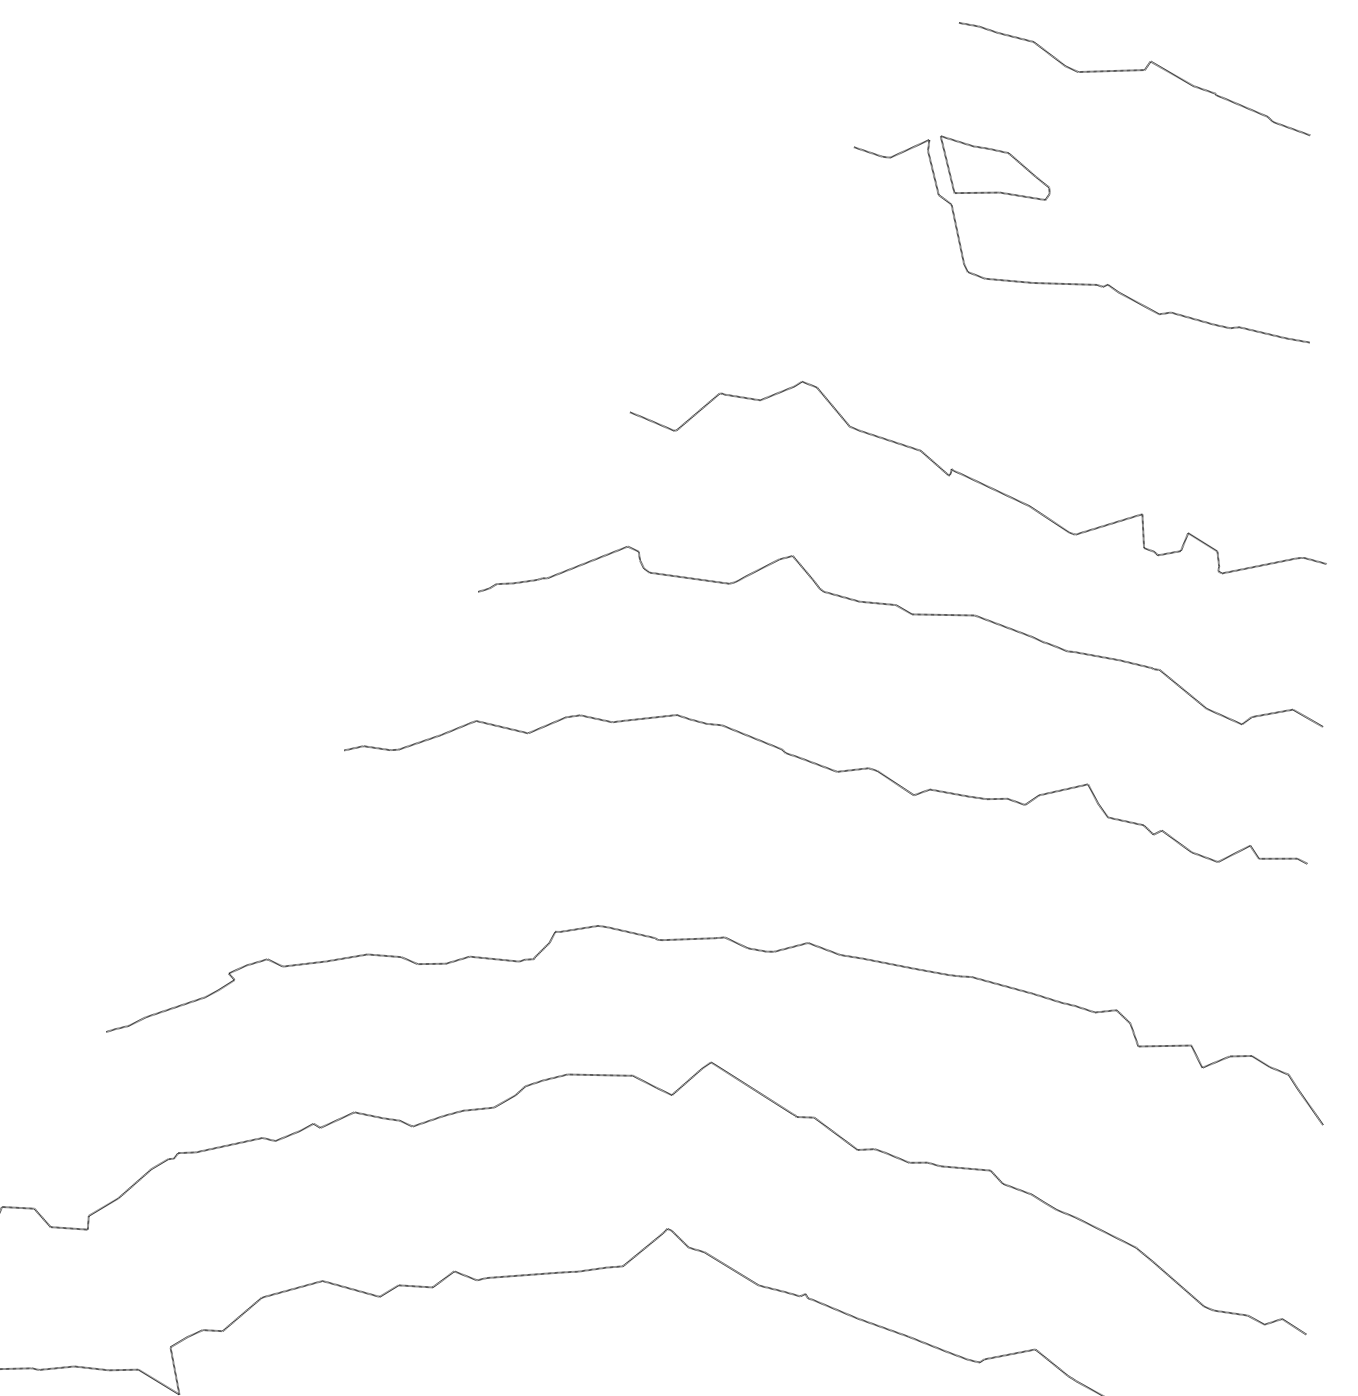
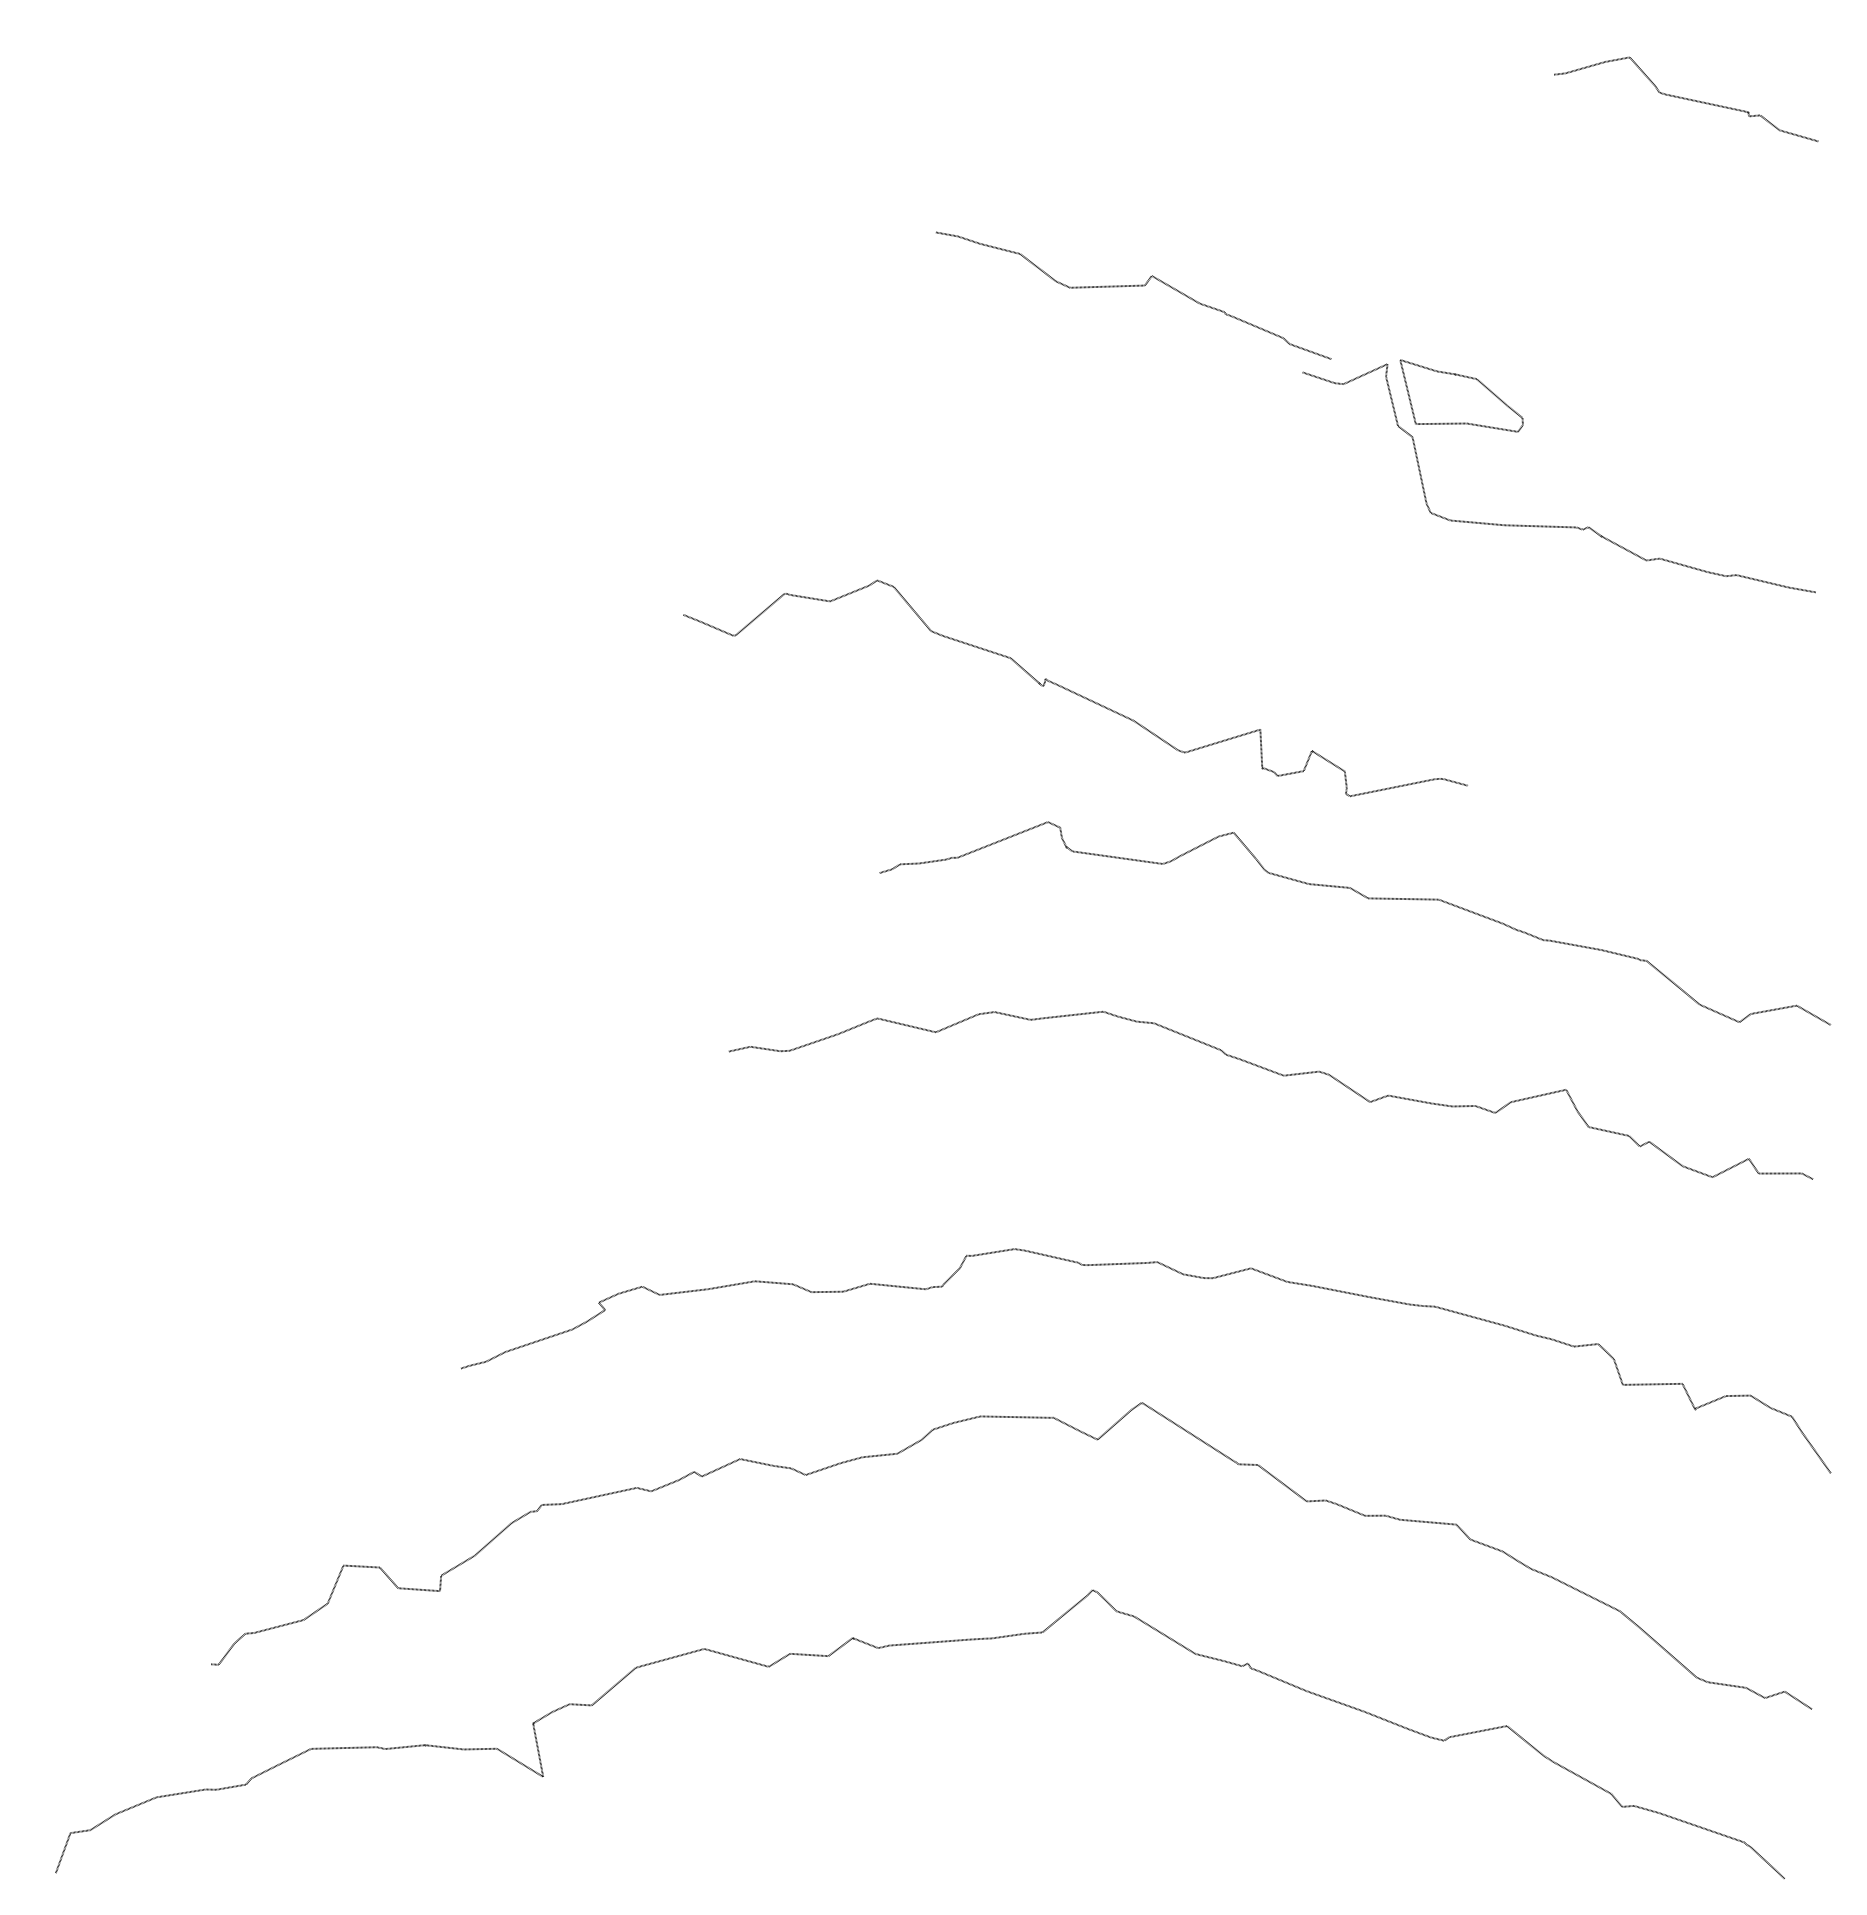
curve: (1134, 70) -> (1133, 286), moved
curve: (976, 480) -> (1073, 691), moved

